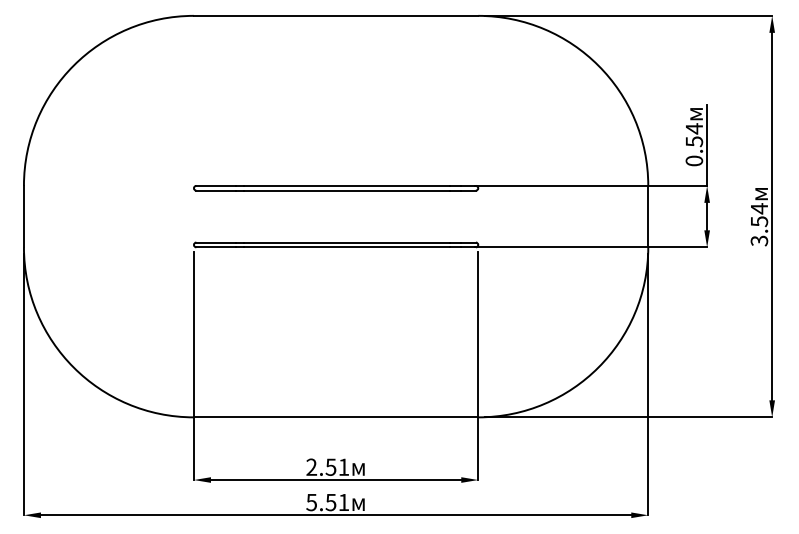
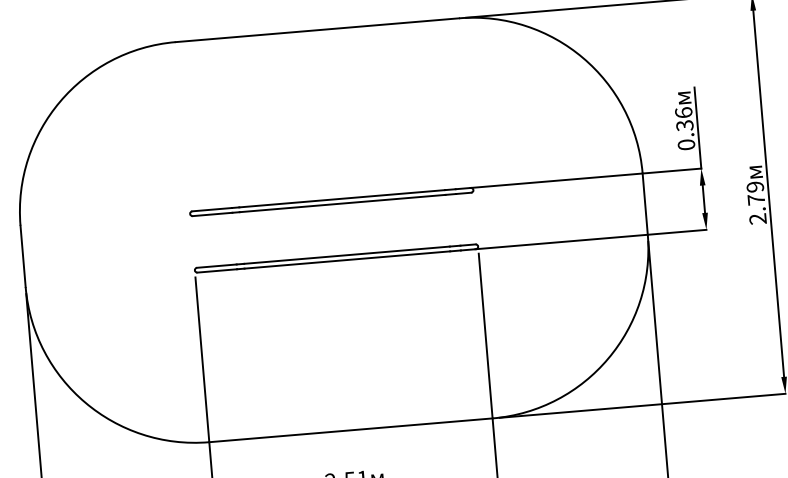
text: (694, 134) -> (684, 118), 0.54 -> 0.36
text: (759, 224) -> (756, 202), 3.54 -> 2.79

